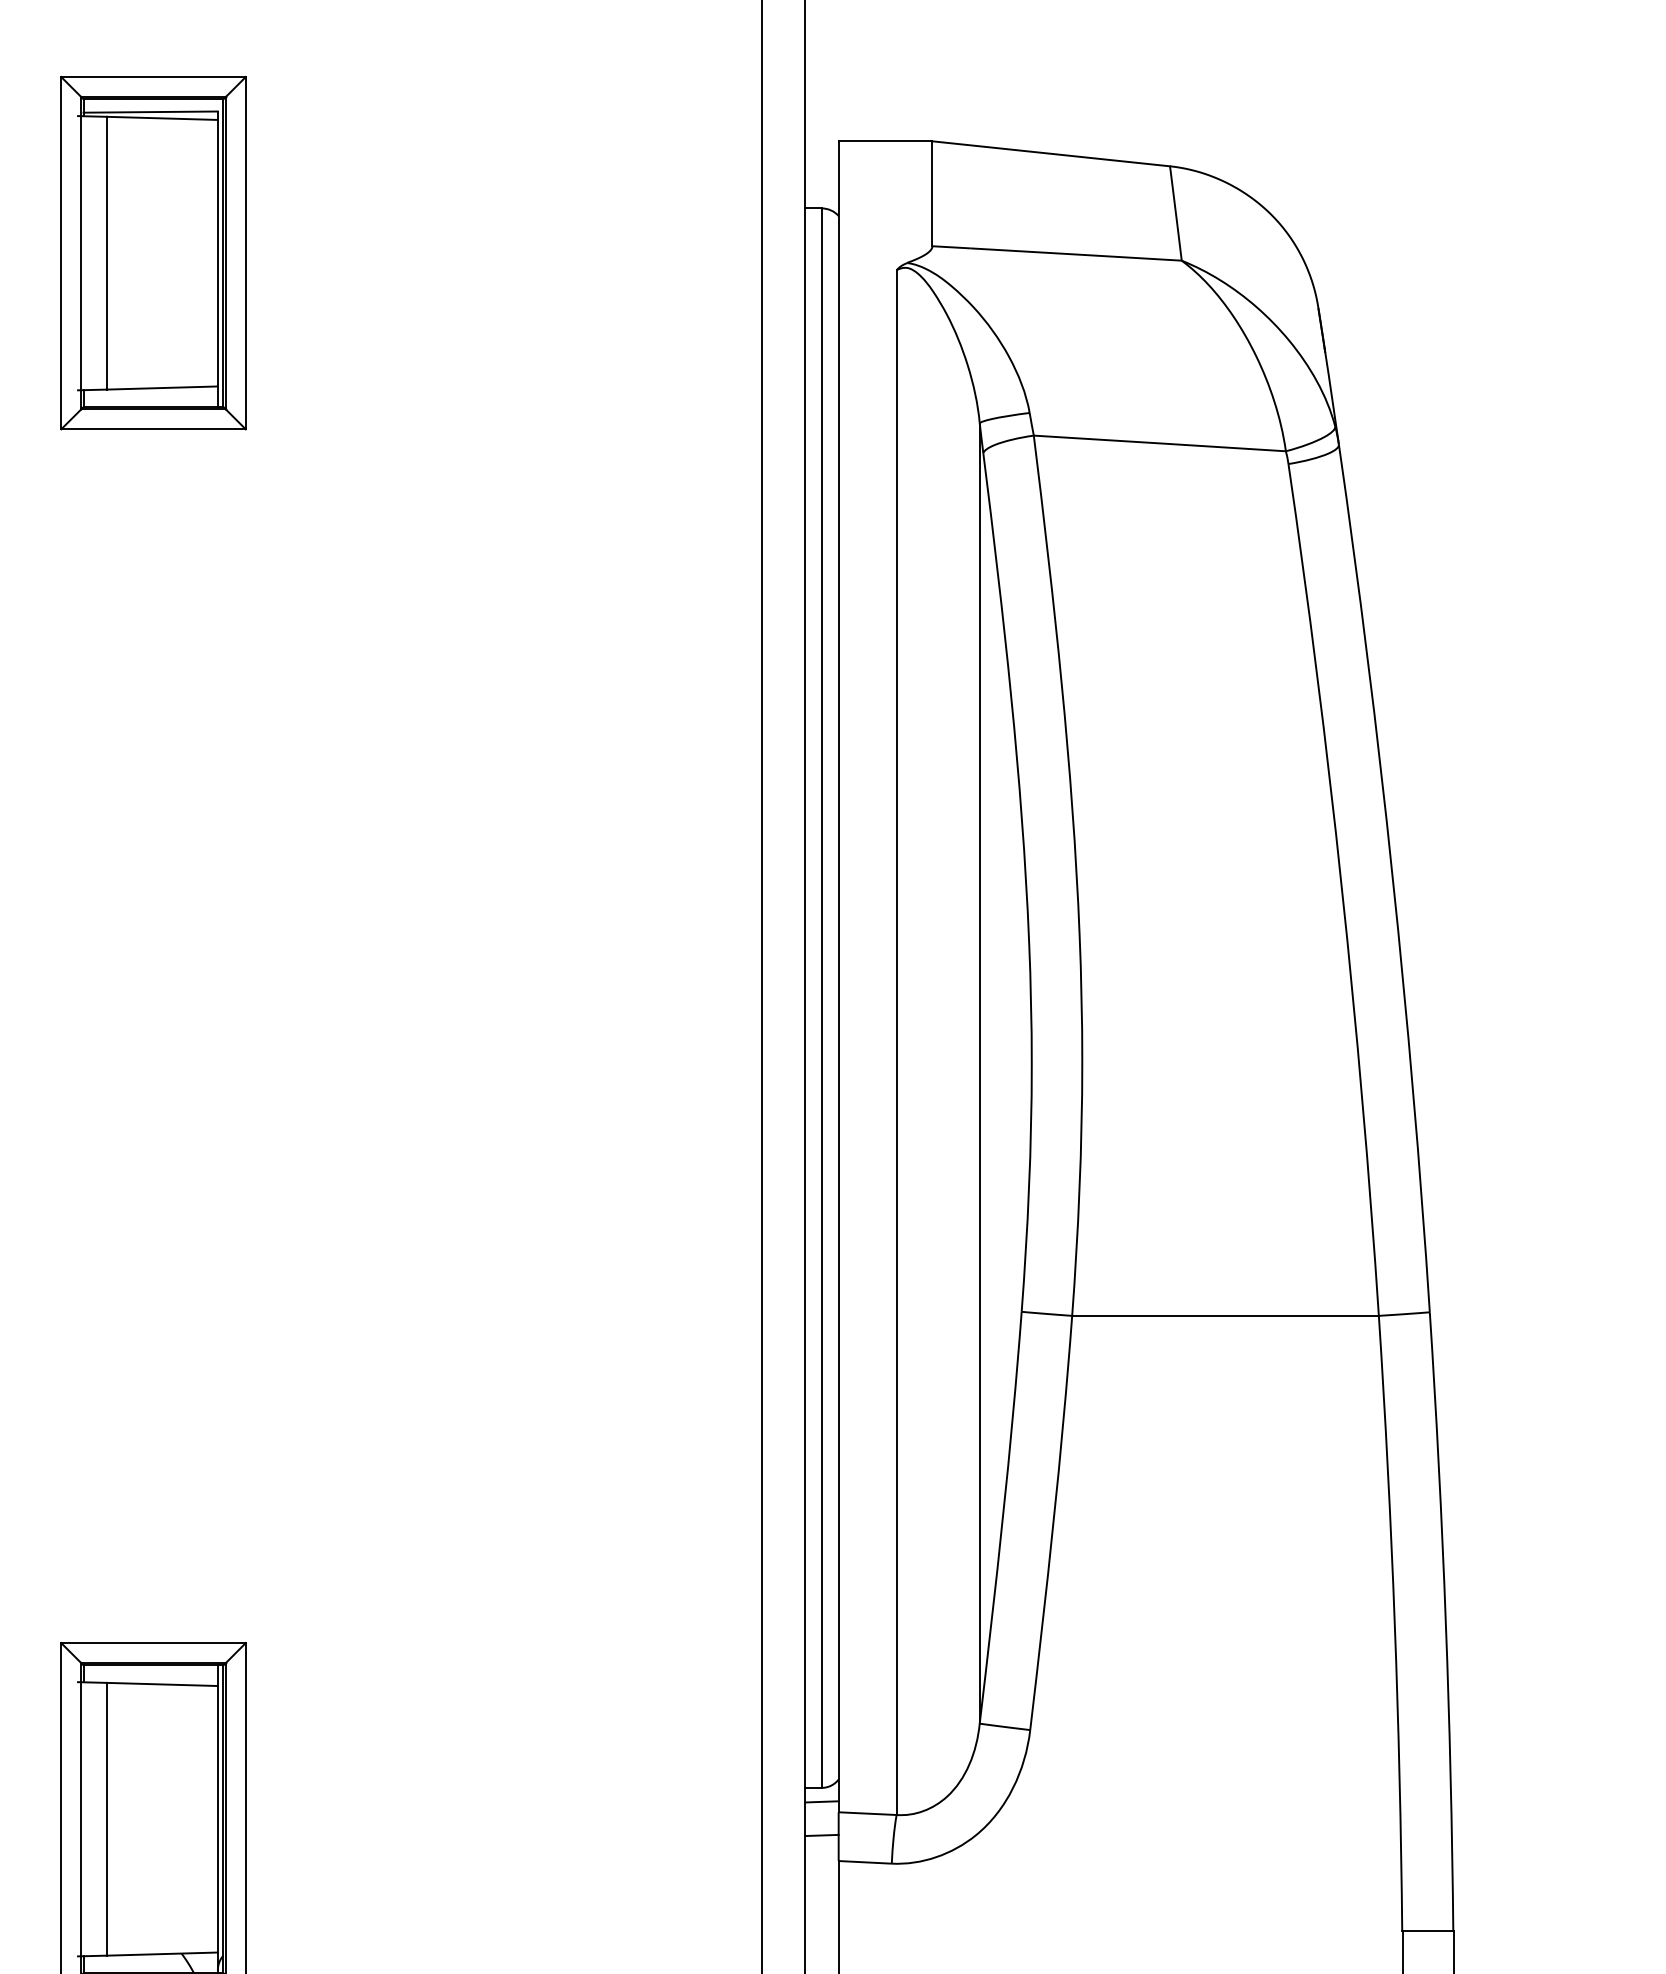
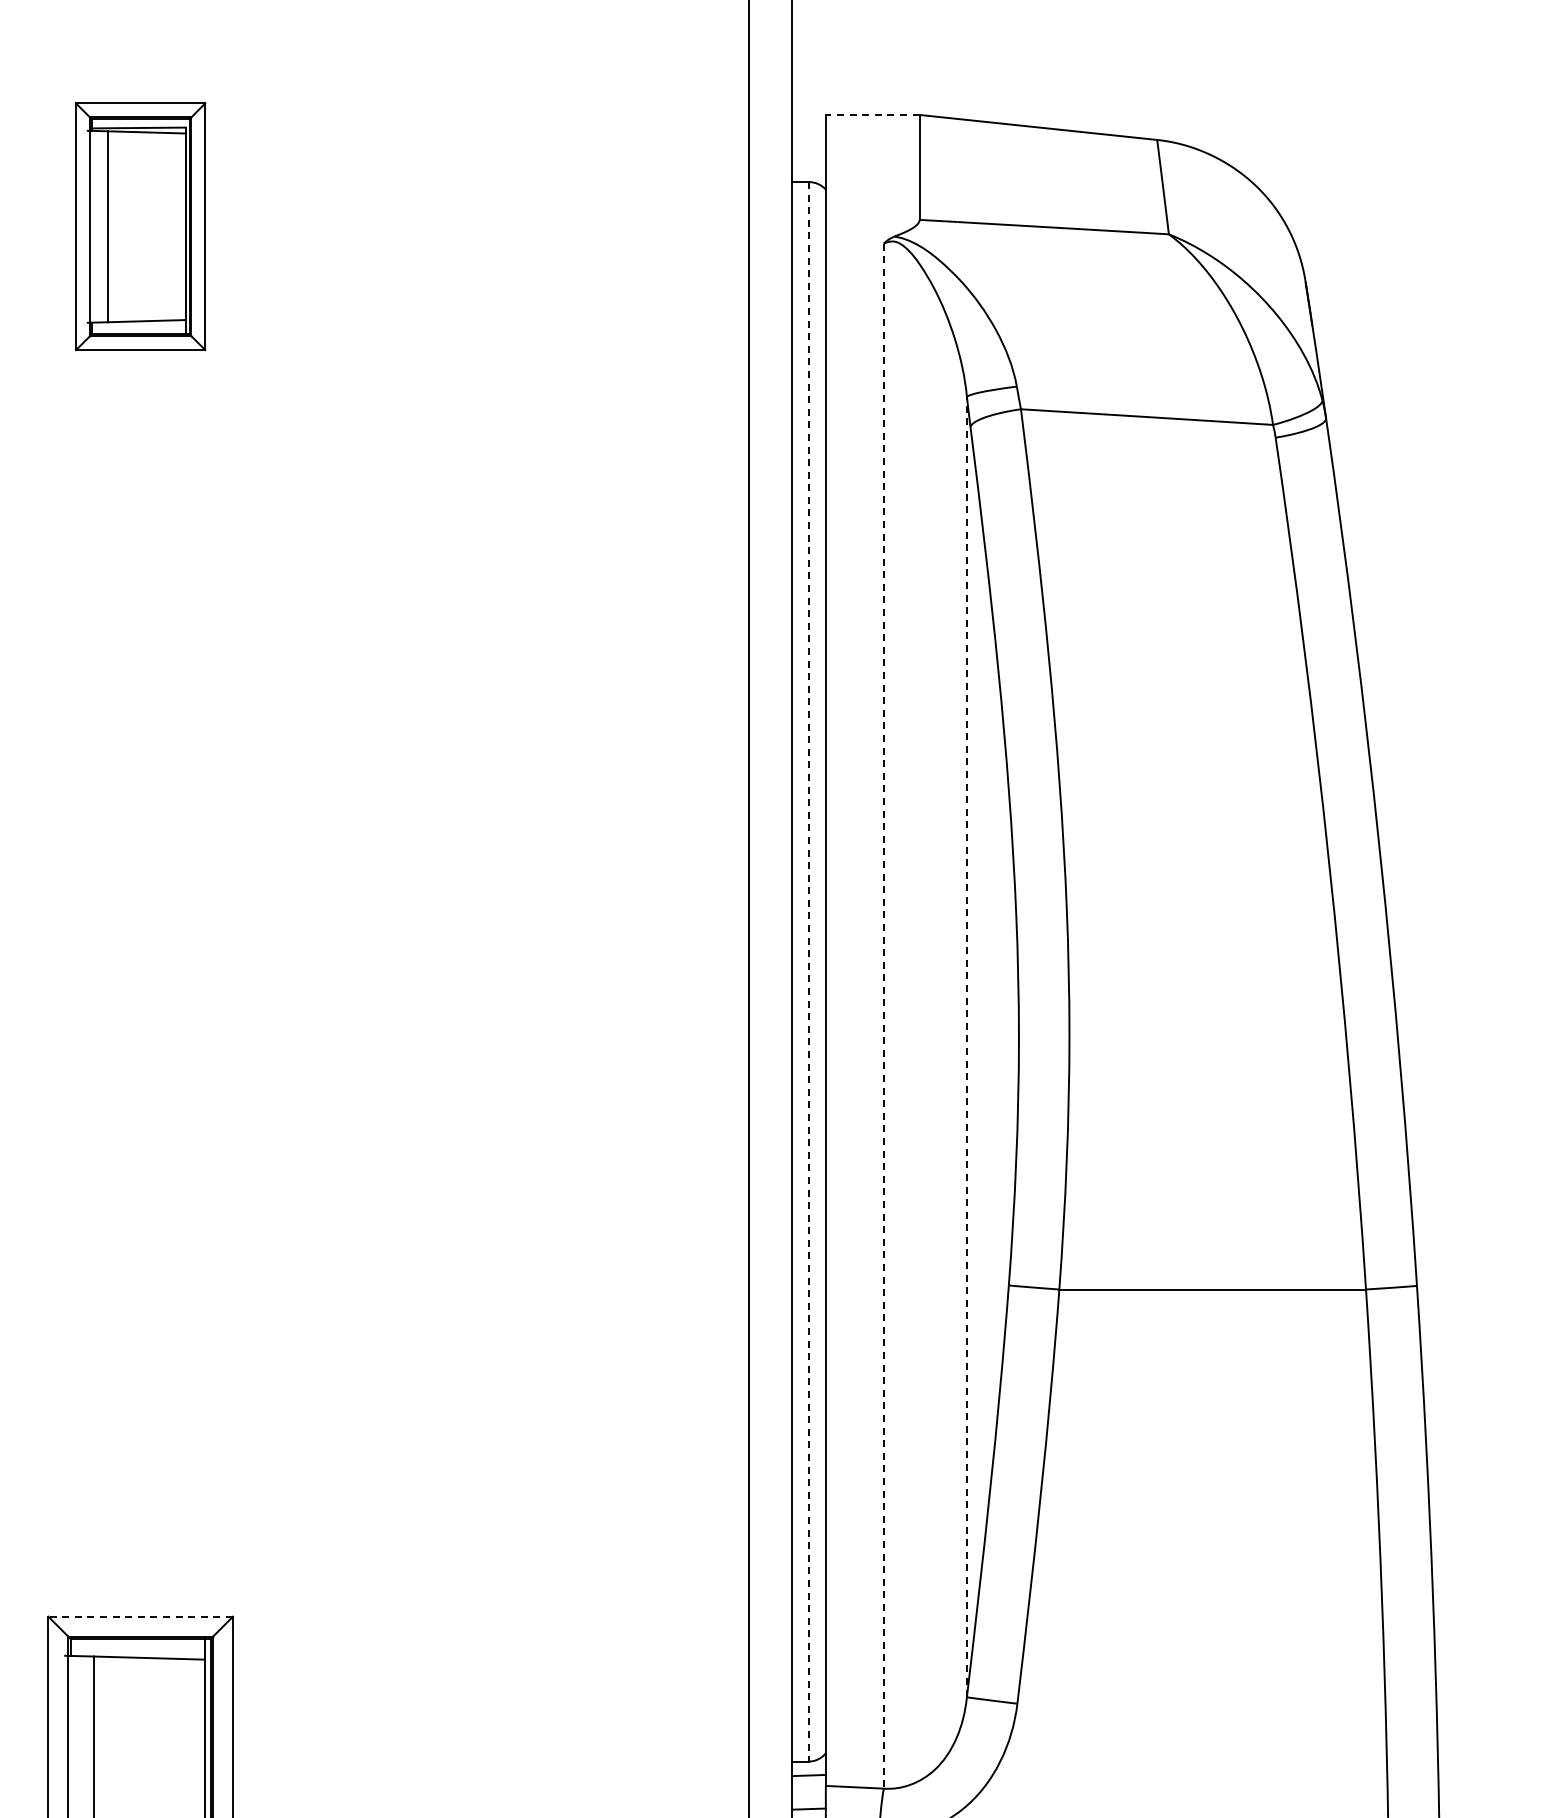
line: (885, 141) -> (872, 115), solid -> dashed
part: (153, 252) -> (140, 226), size x0.7
line: (821, 998) -> (808, 972), solid -> dashed
line: (896, 1043) -> (883, 1017), solid -> dashed
line: (979, 1072) -> (966, 1046), solid -> dashed
line: (153, 1643) -> (140, 1617), solid -> dashed

